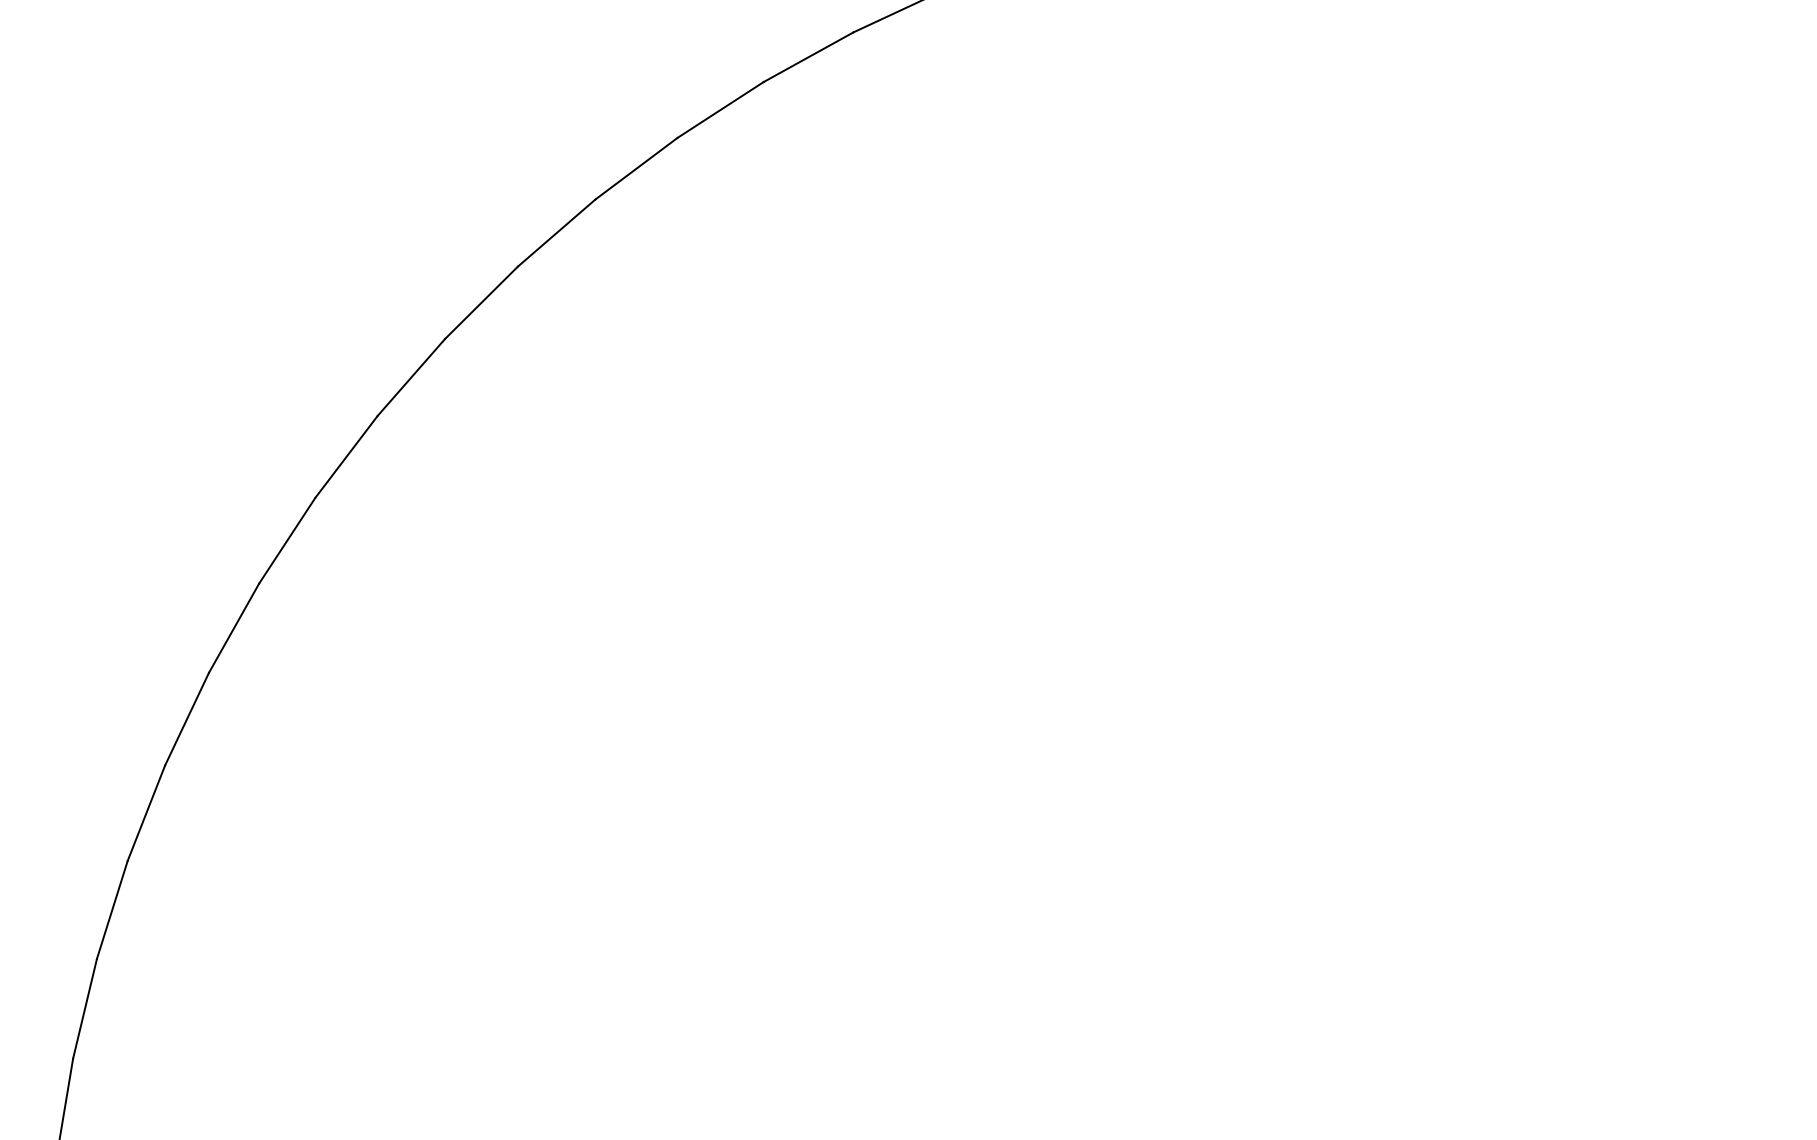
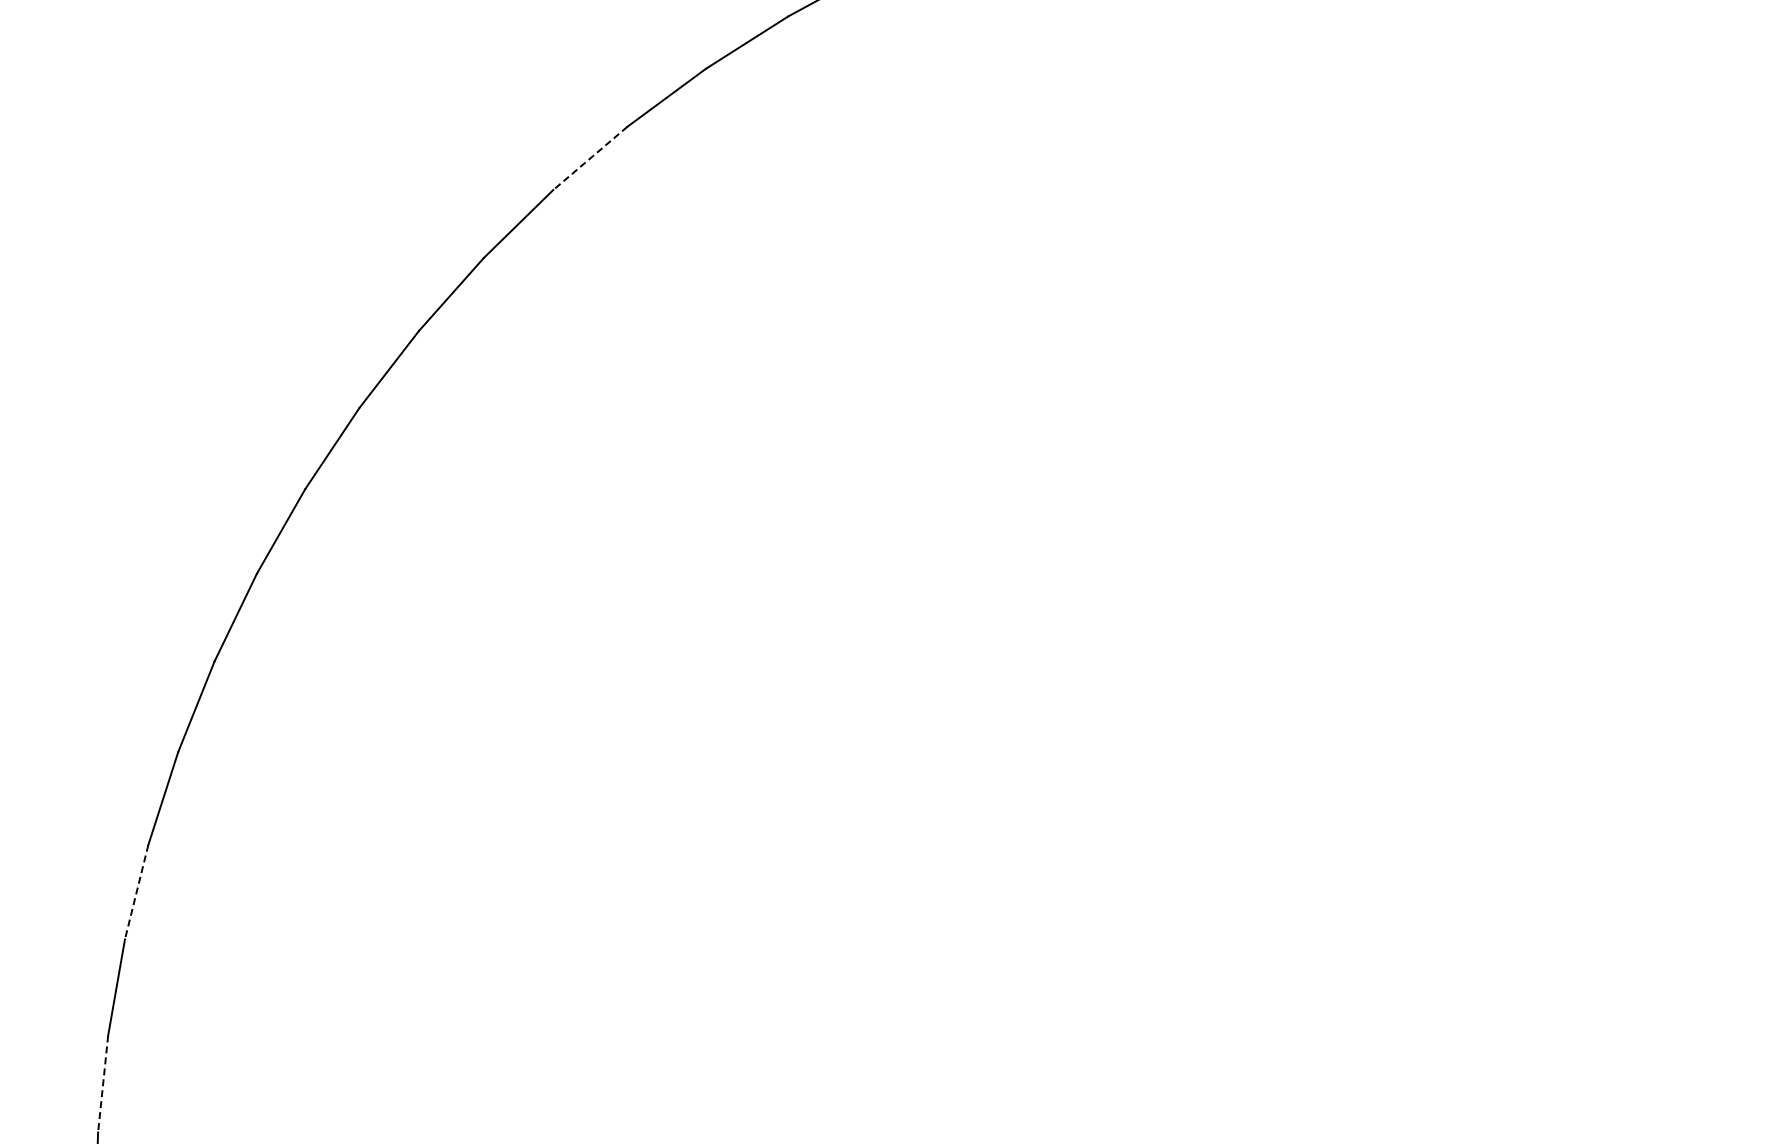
line: (720, 110) -> (590, 158), solid -> dashed
line: (146, 813) -> (136, 892), solid -> dashed
line: (85, 1008) -> (103, 1083), solid -> dashed

